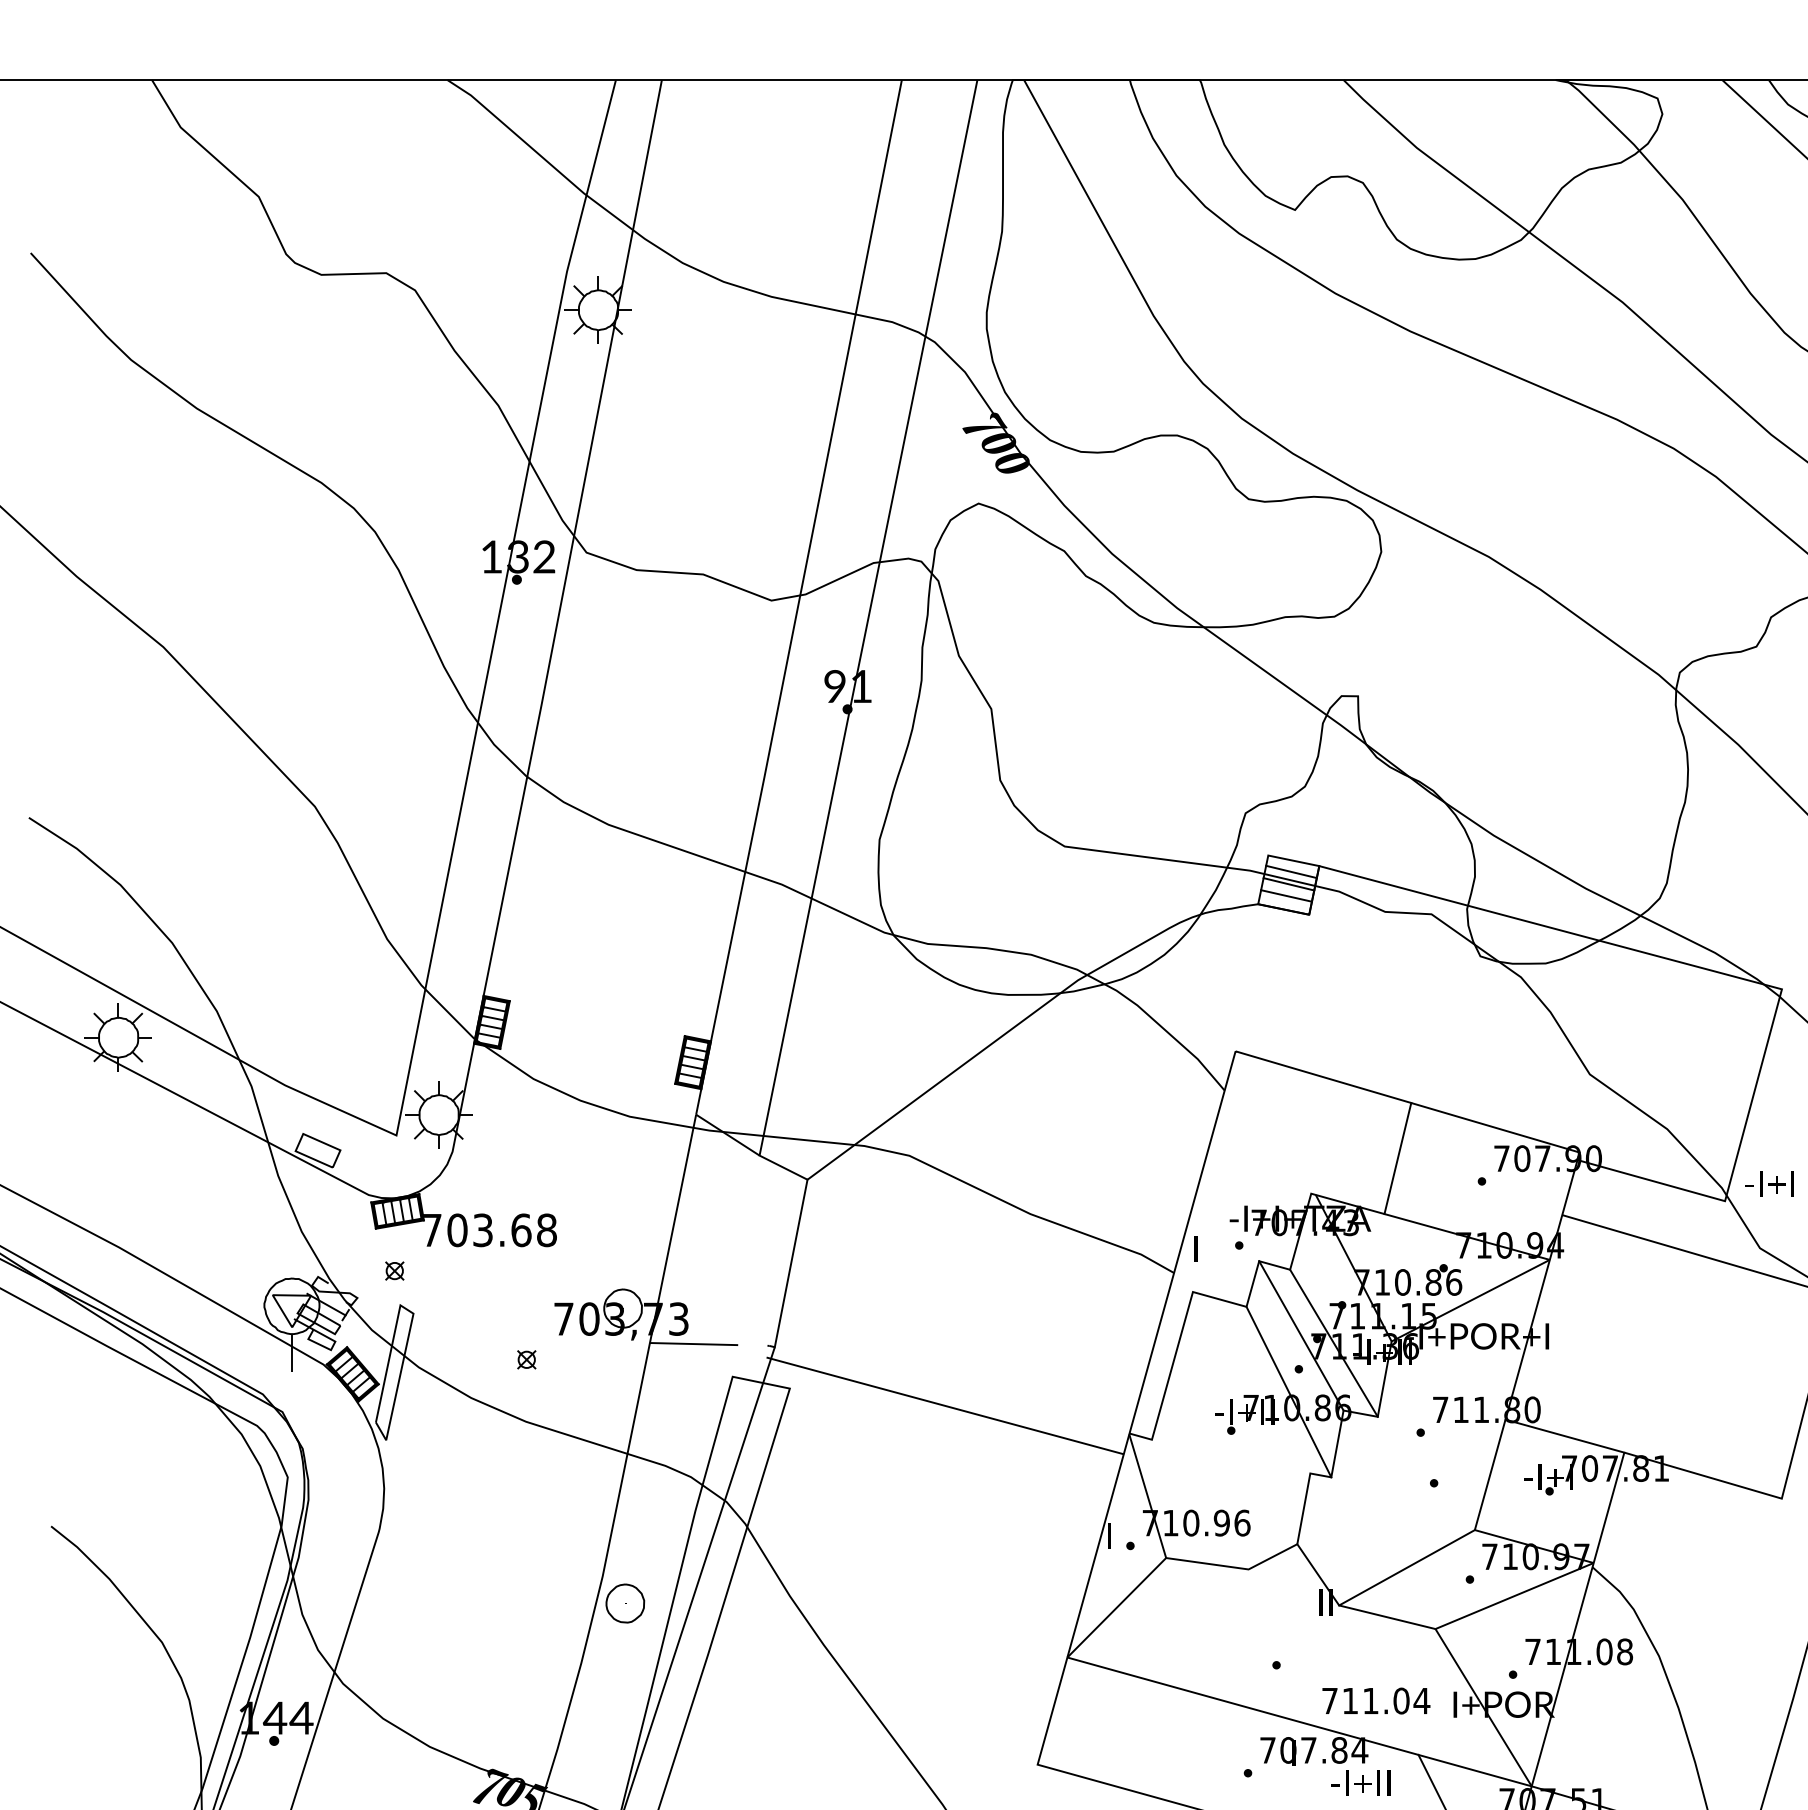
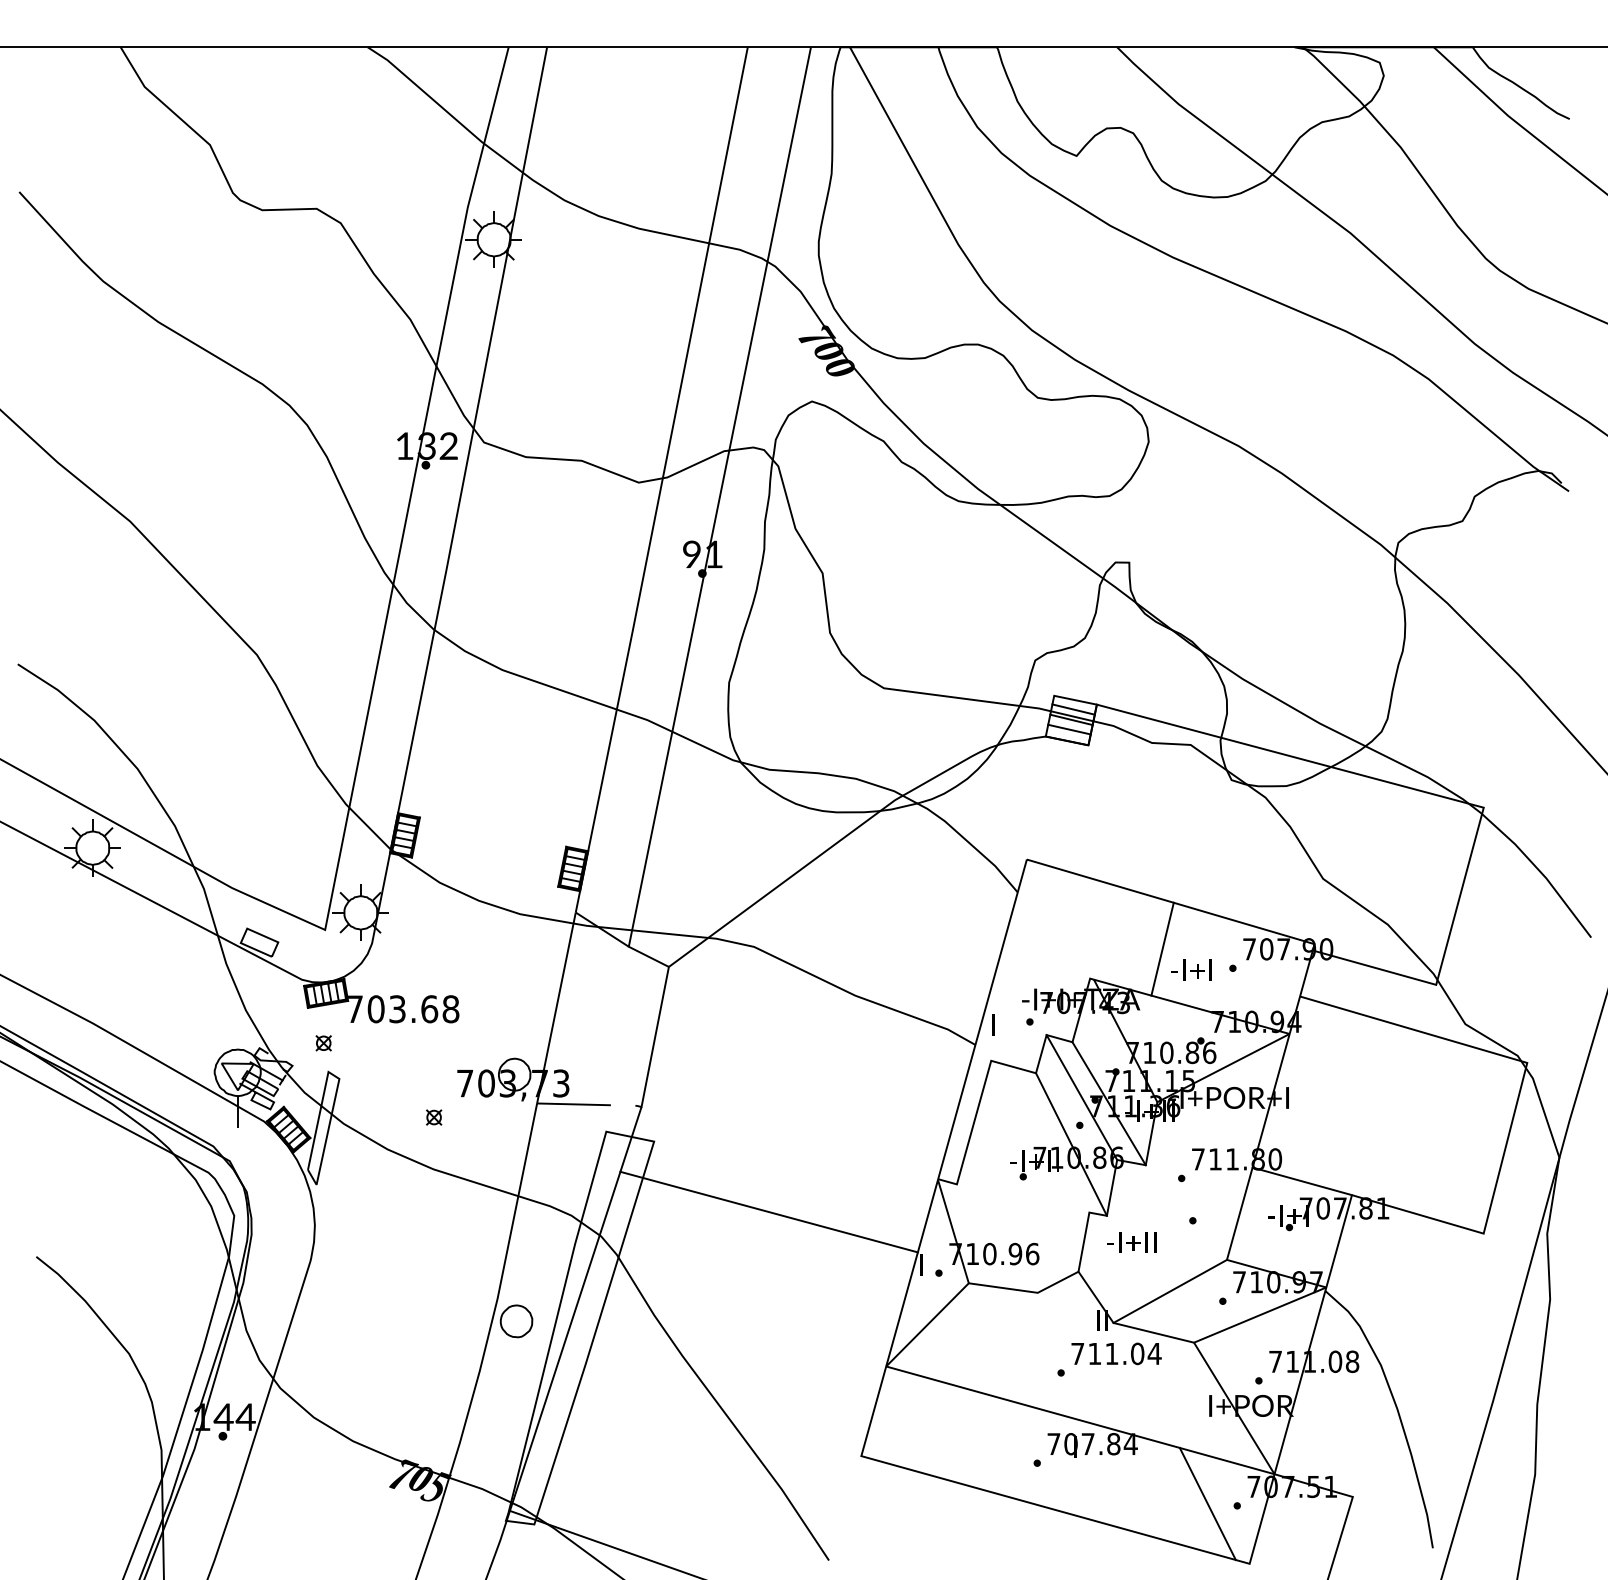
text: (1769, 1182) -> (1191, 969), moved
line: (944, 1405) -> (768, 1211), moved
text: (1376, 1700) -> (1116, 1353), moved
text: (1360, 1783) -> (1131, 1242), moved

